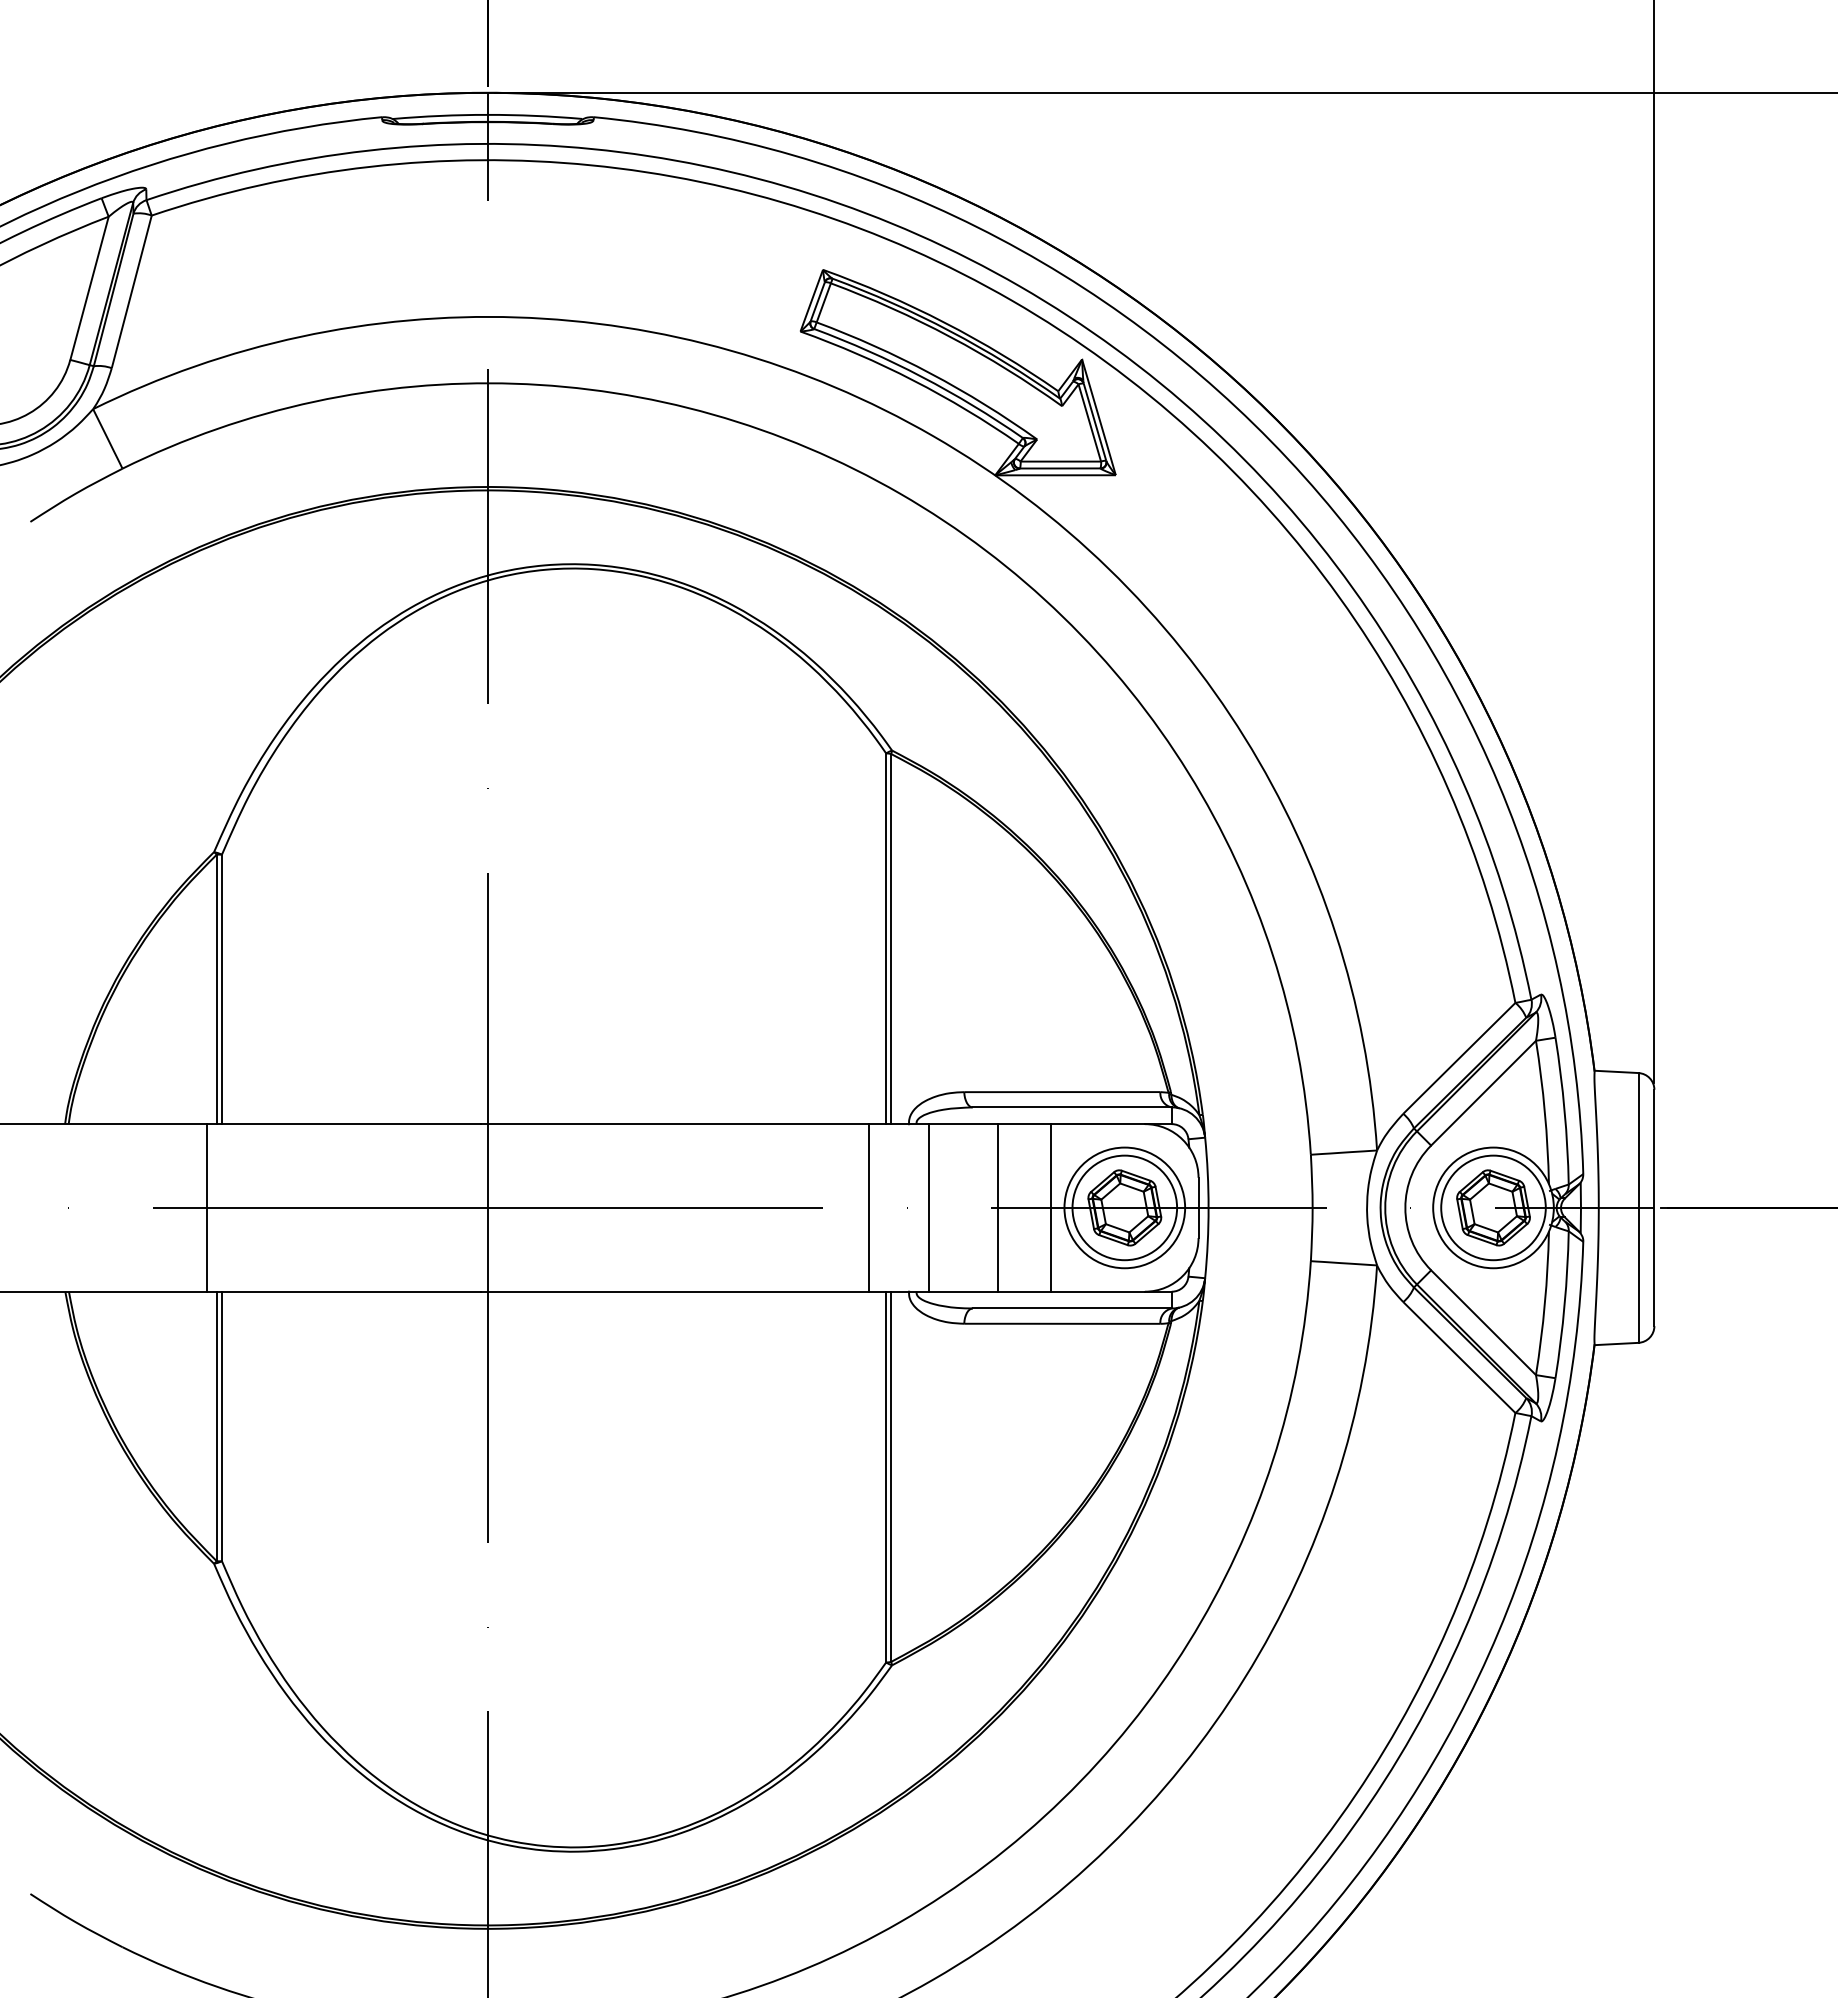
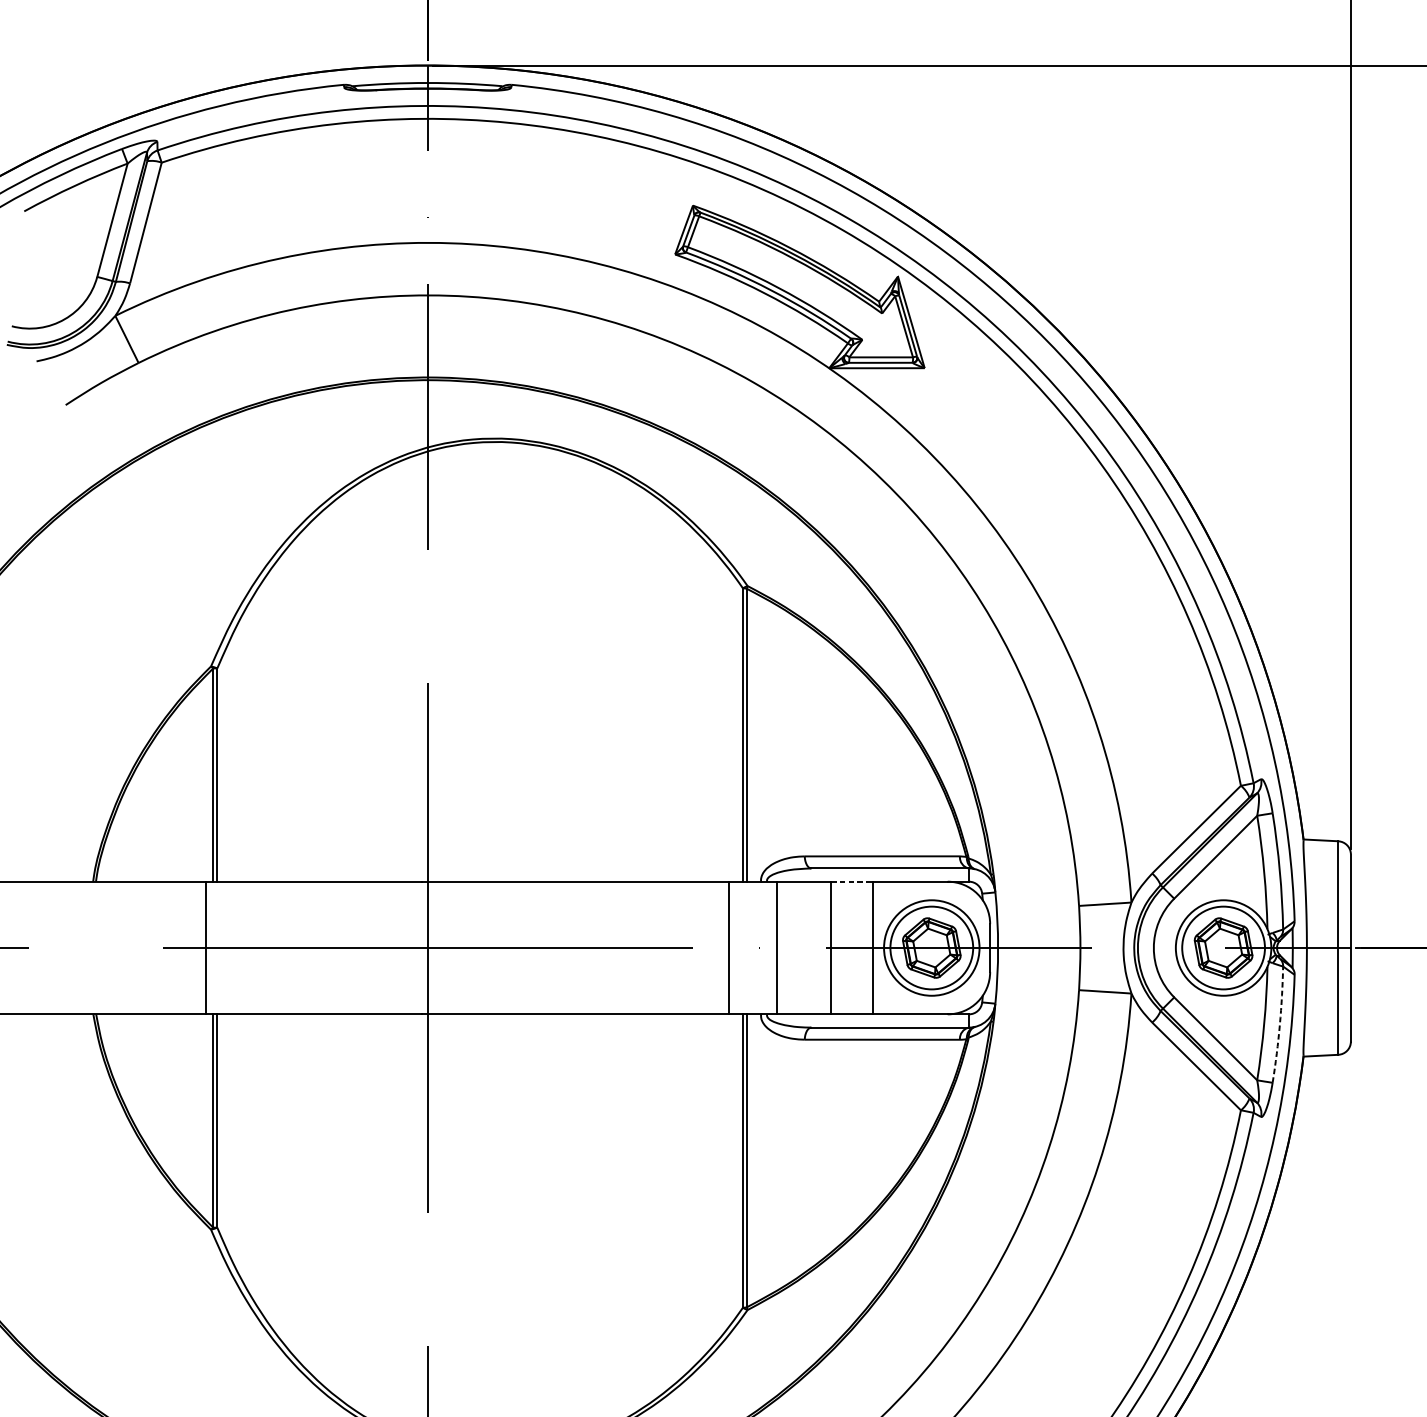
line: (1024, 1124) -> (852, 882), solid -> dashed
arc: (1564, 1304) -> (1279, 1024), solid -> dashed

